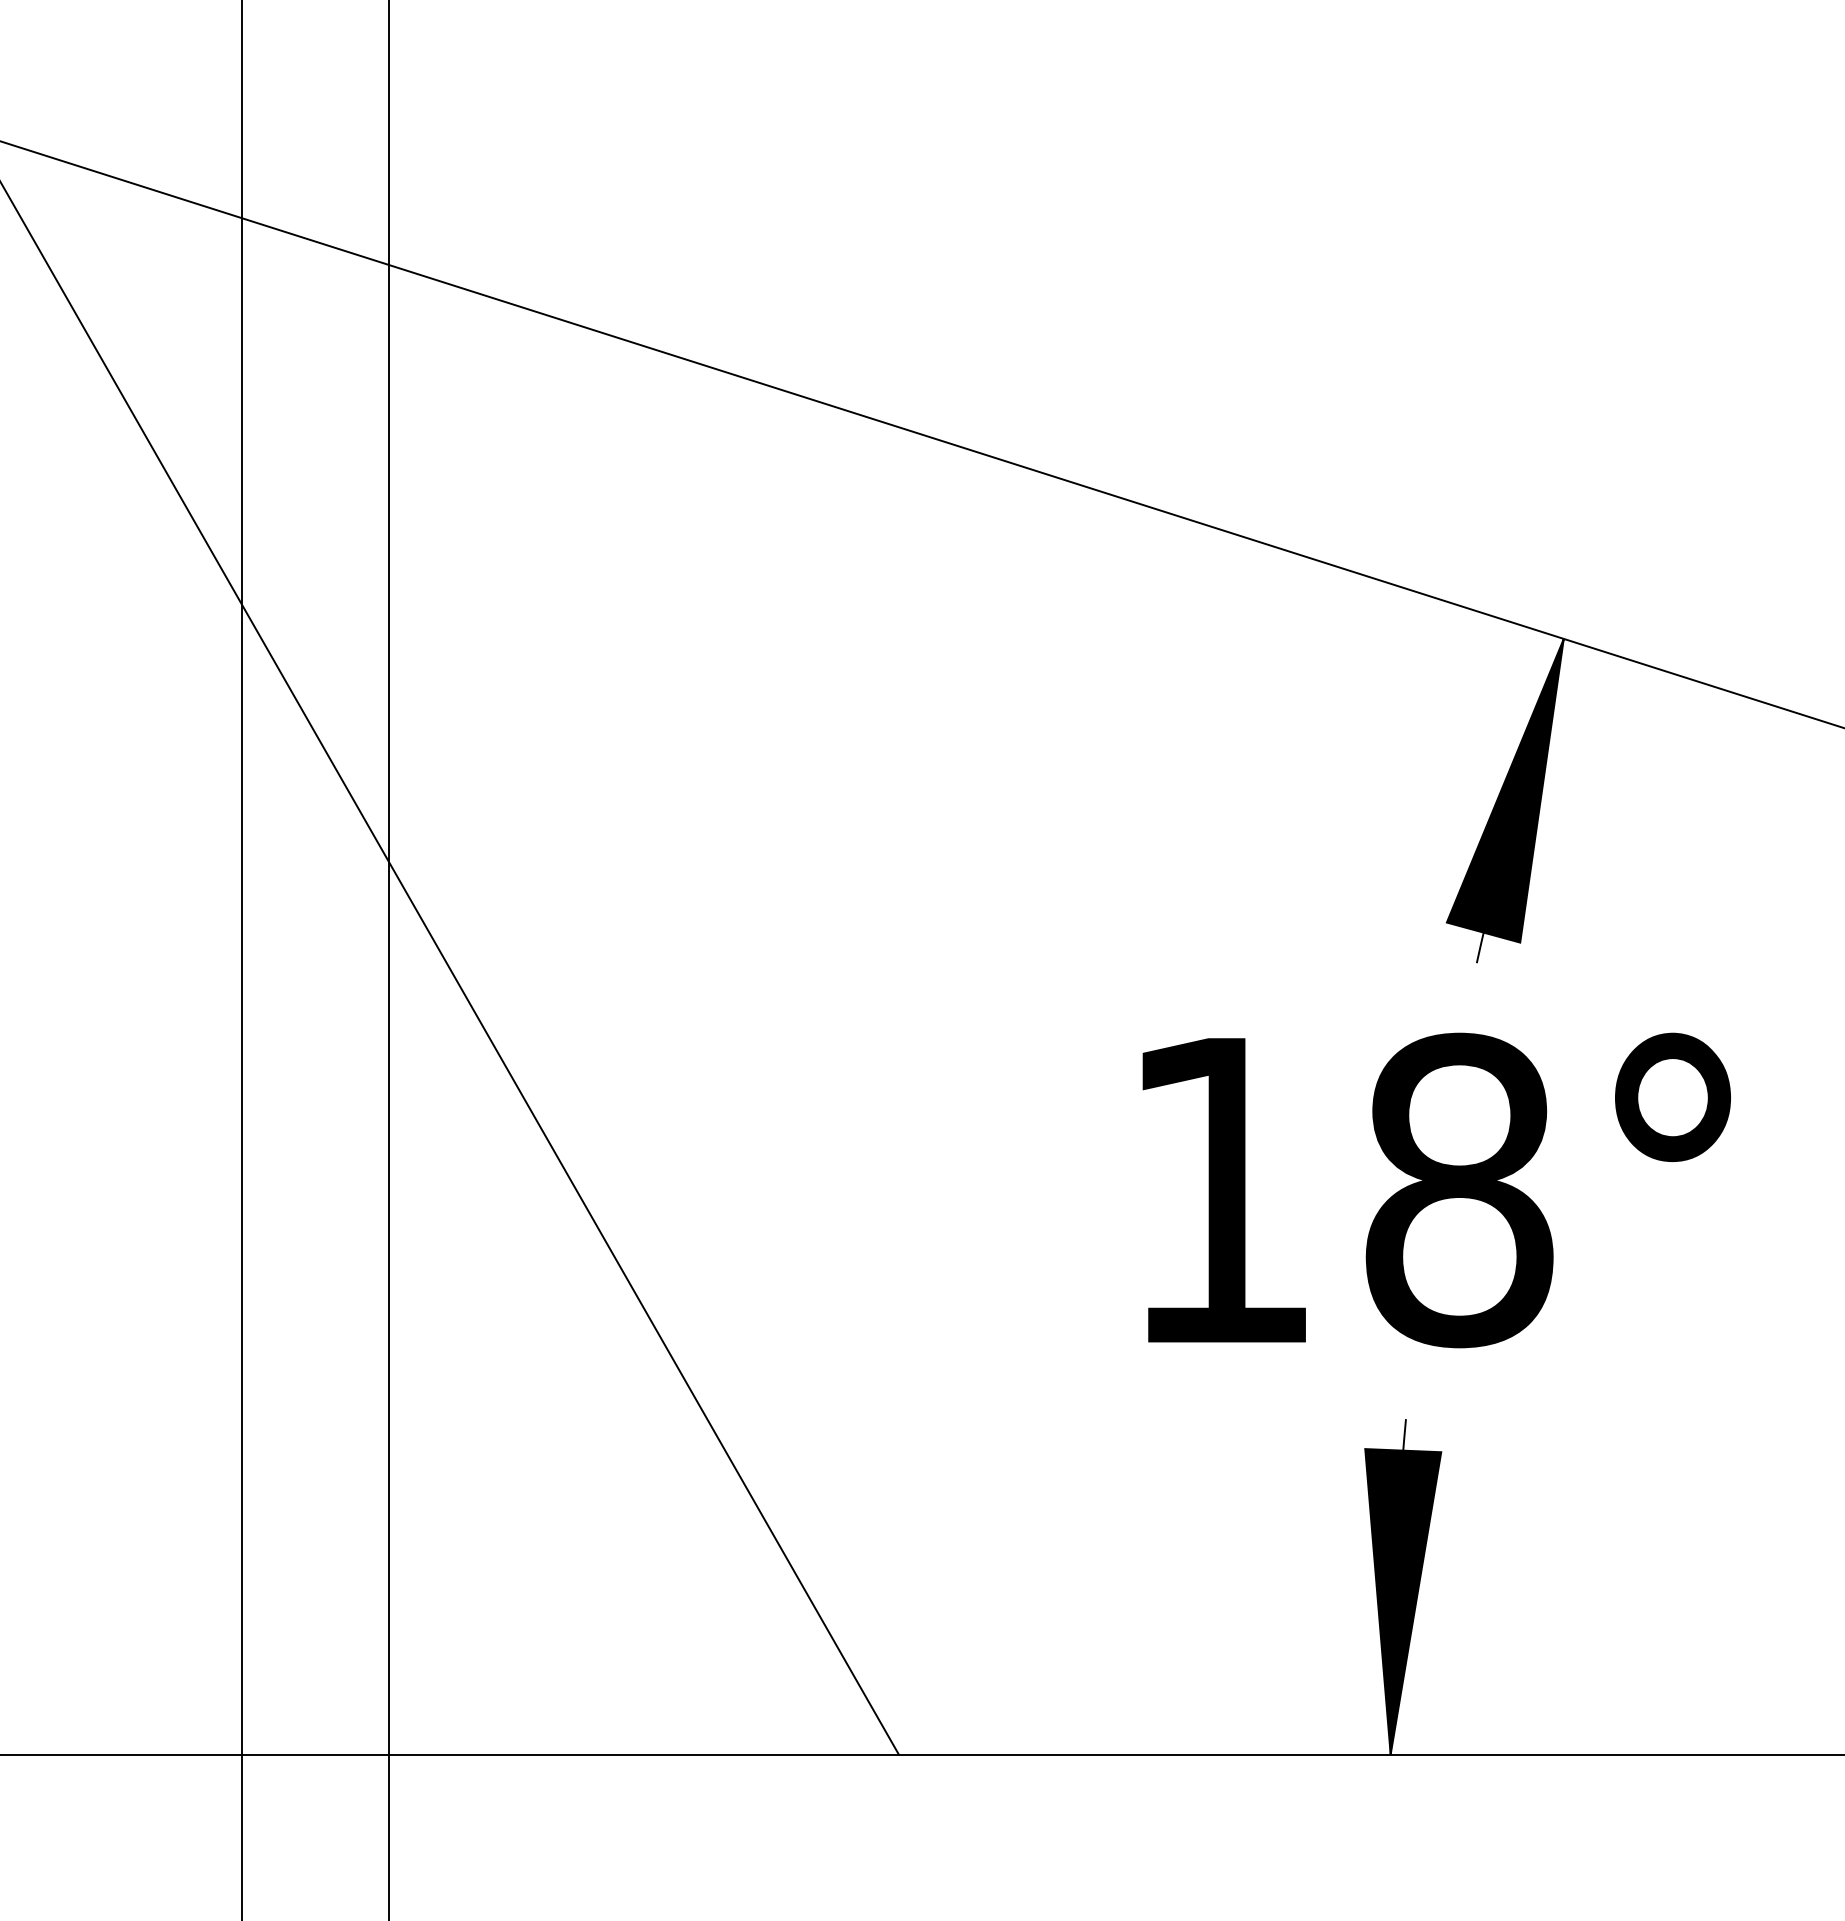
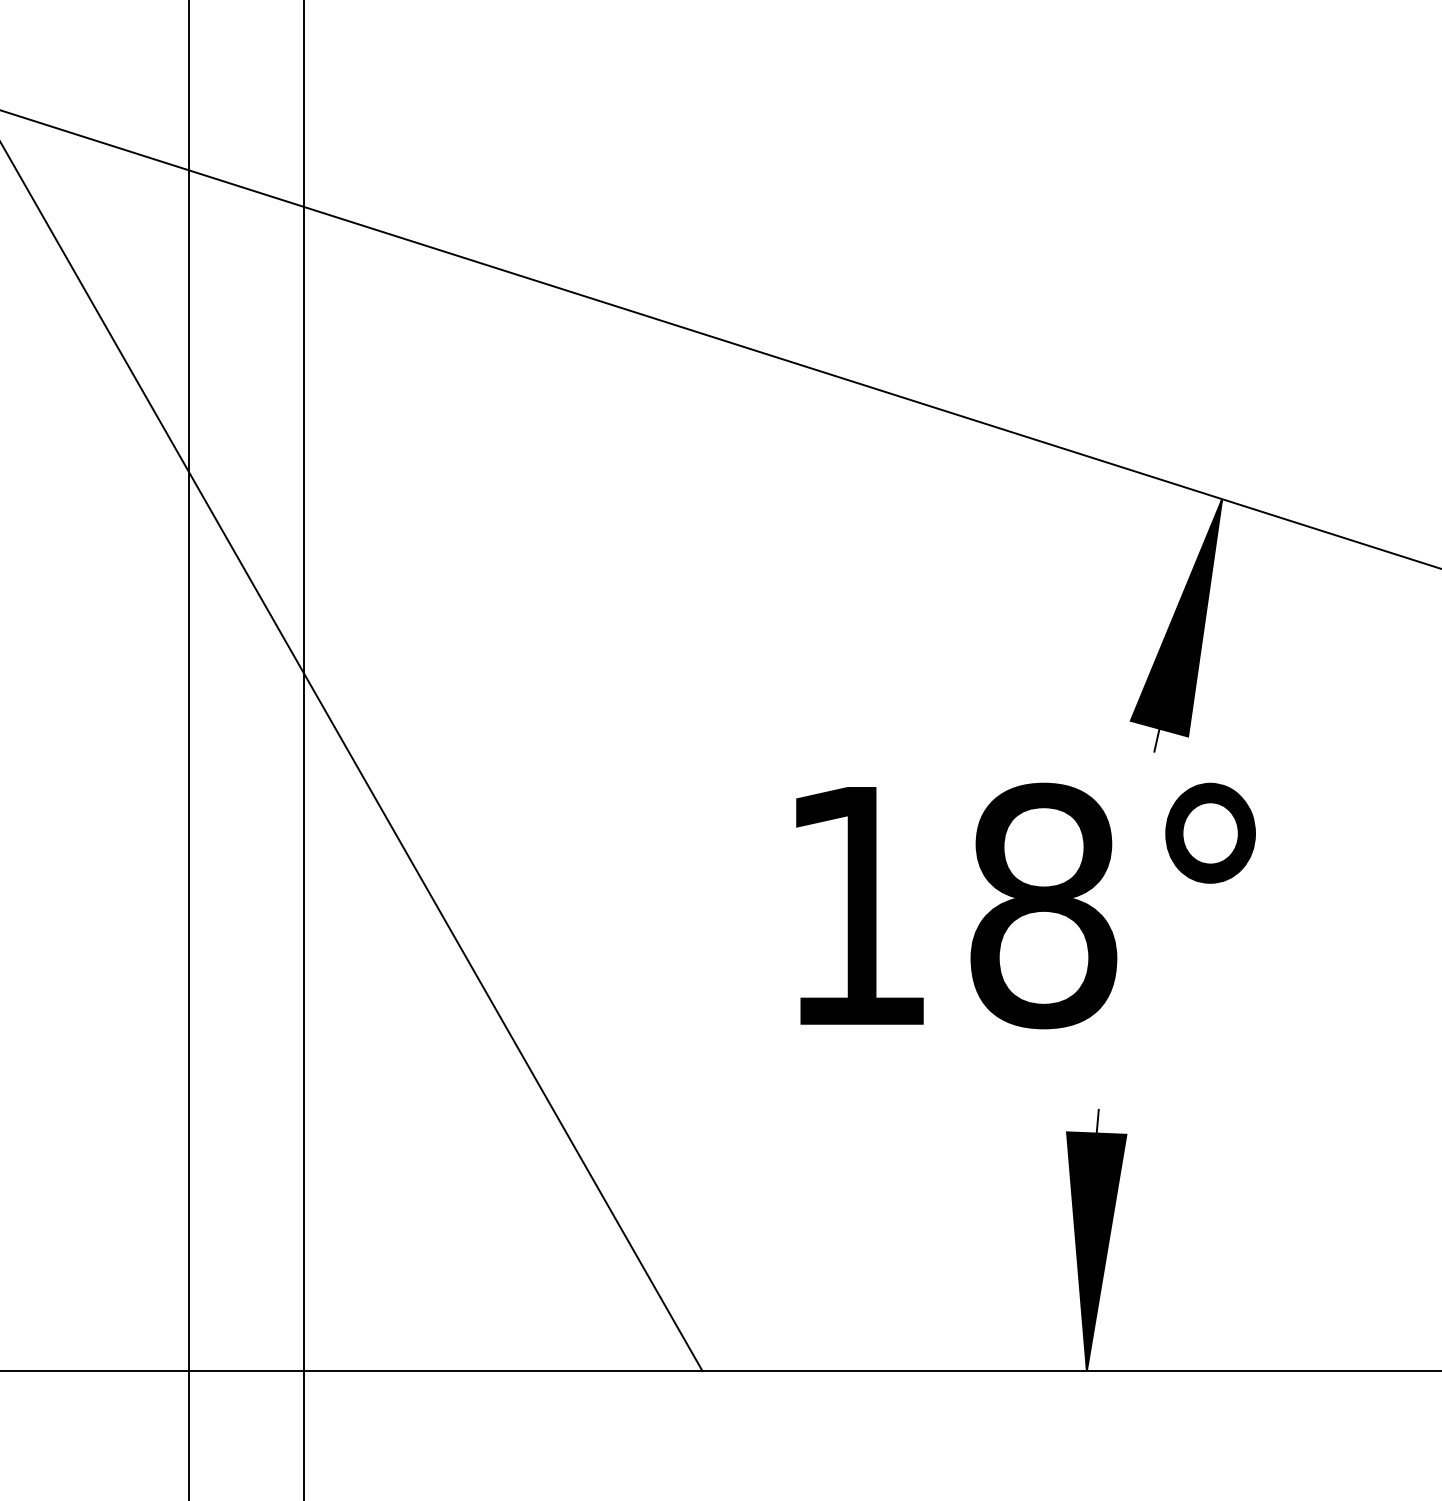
text: (1436, 1190) -> (1025, 906), moved

